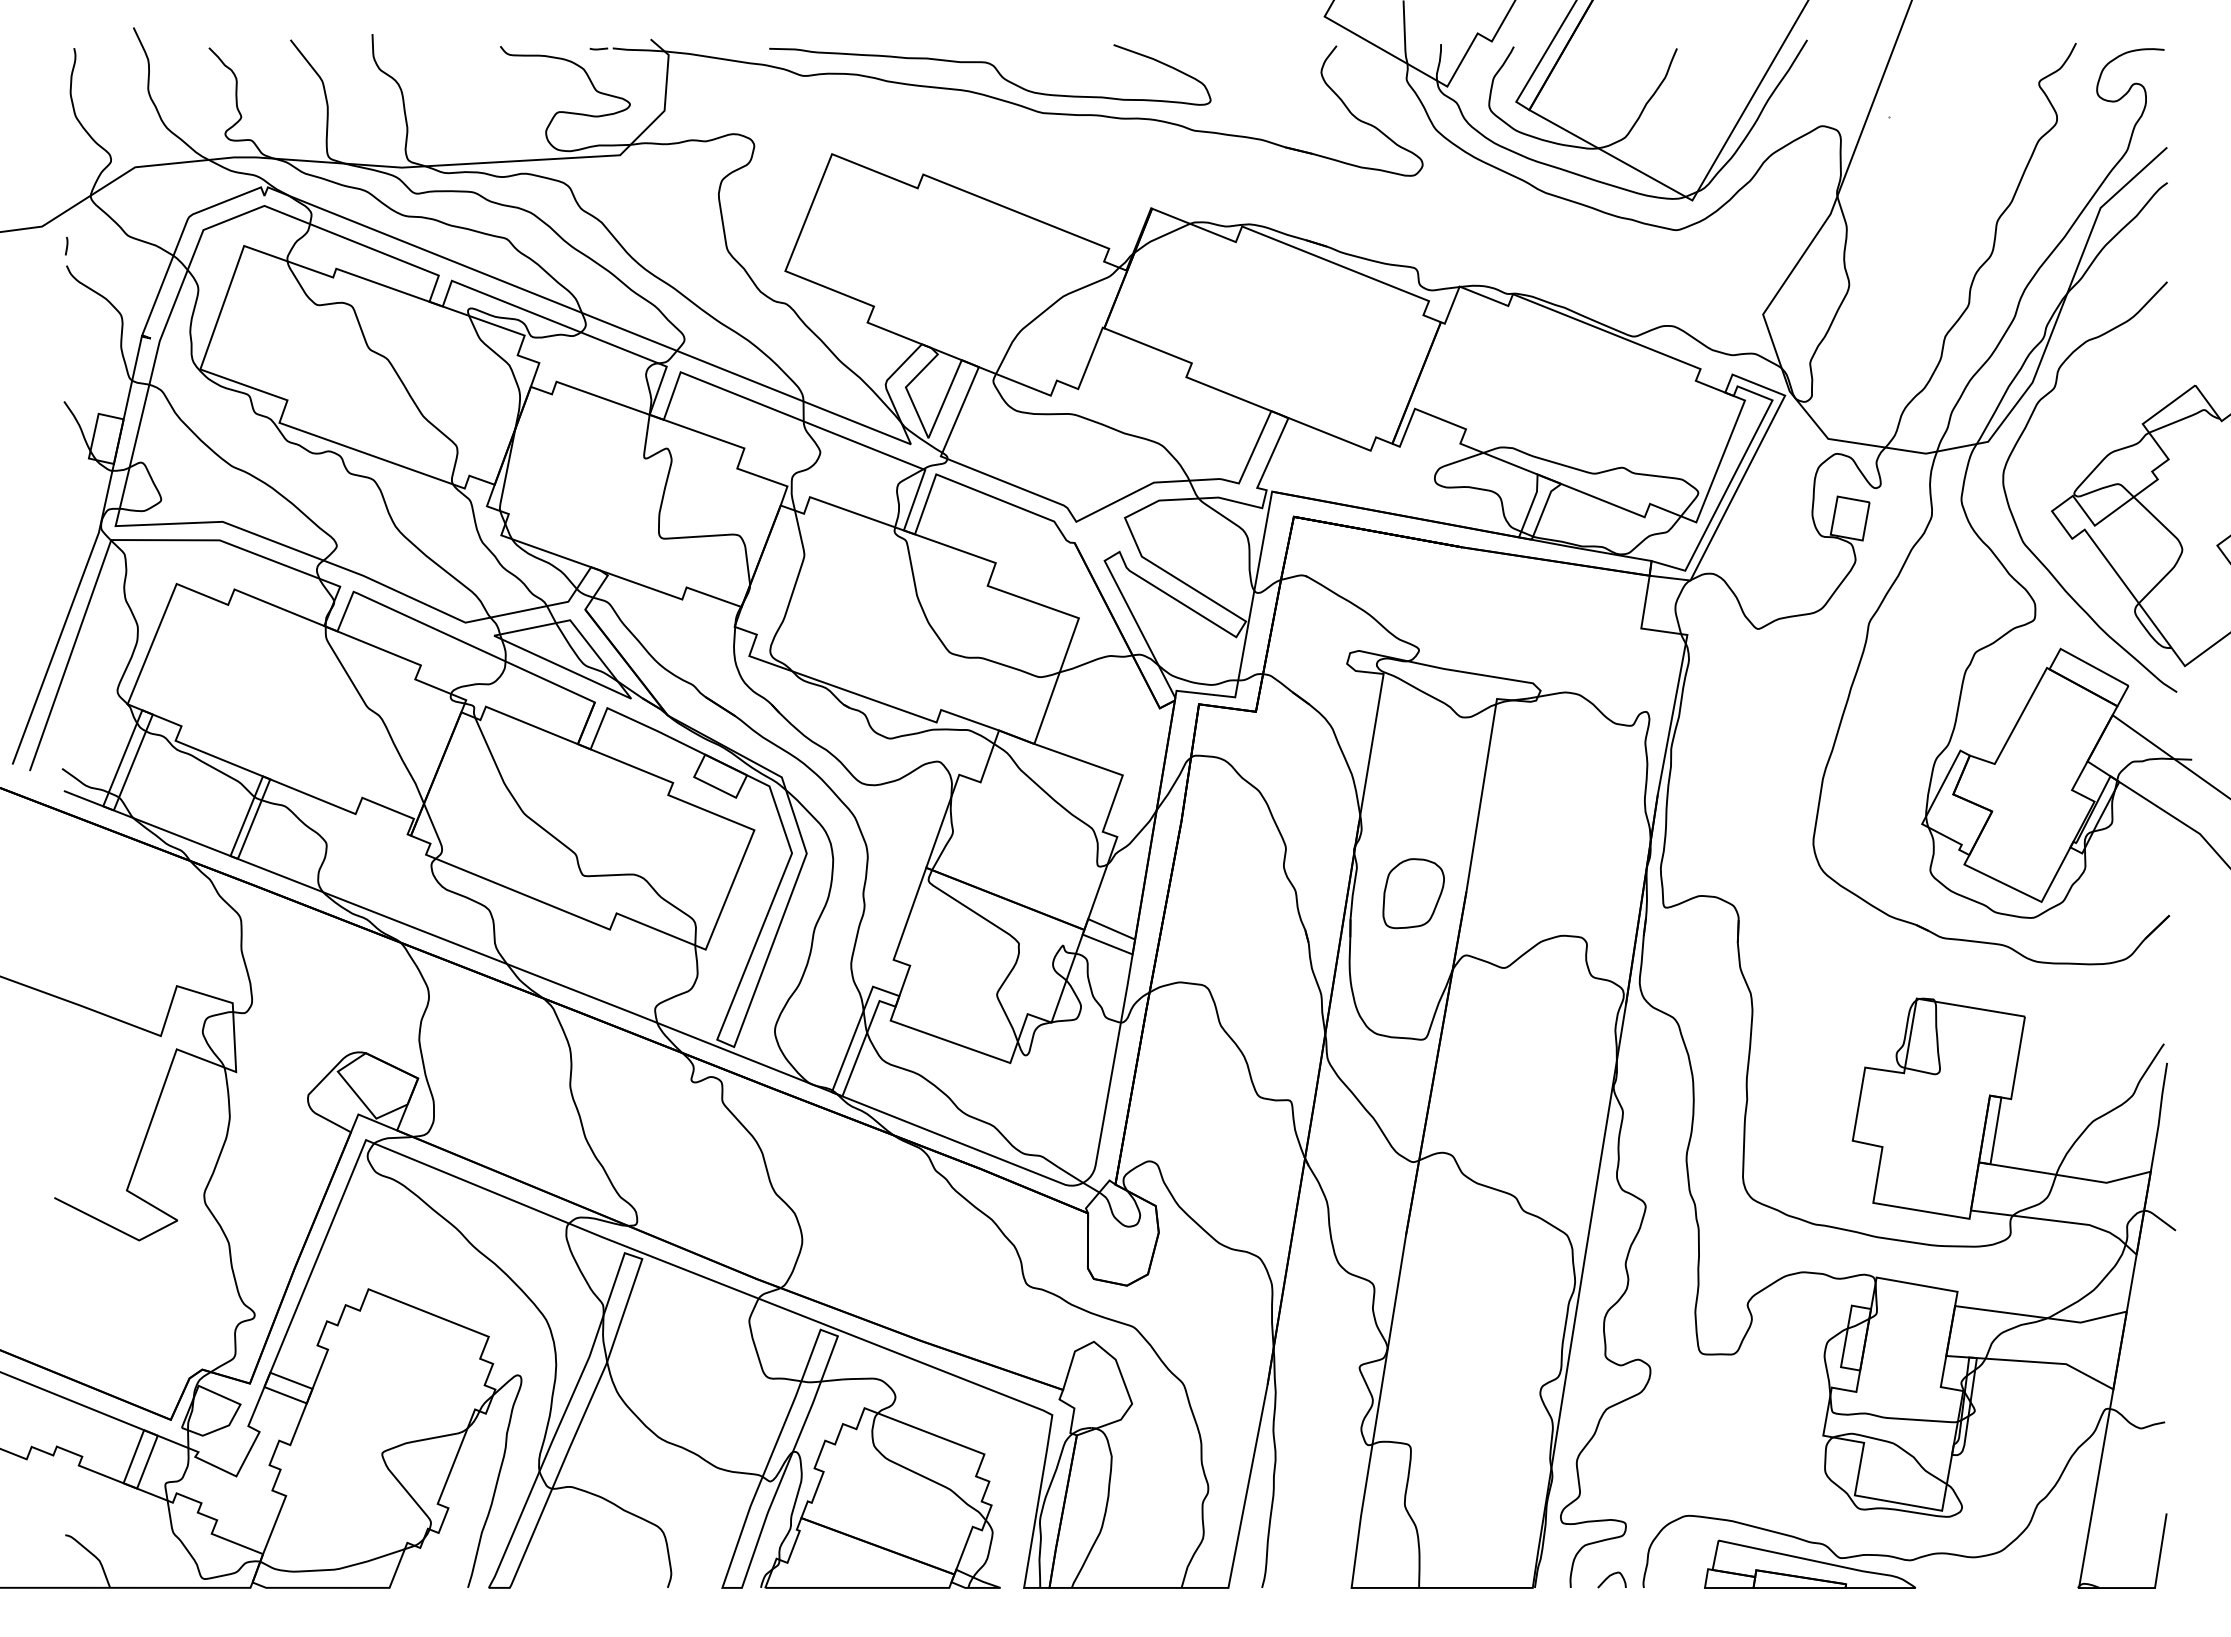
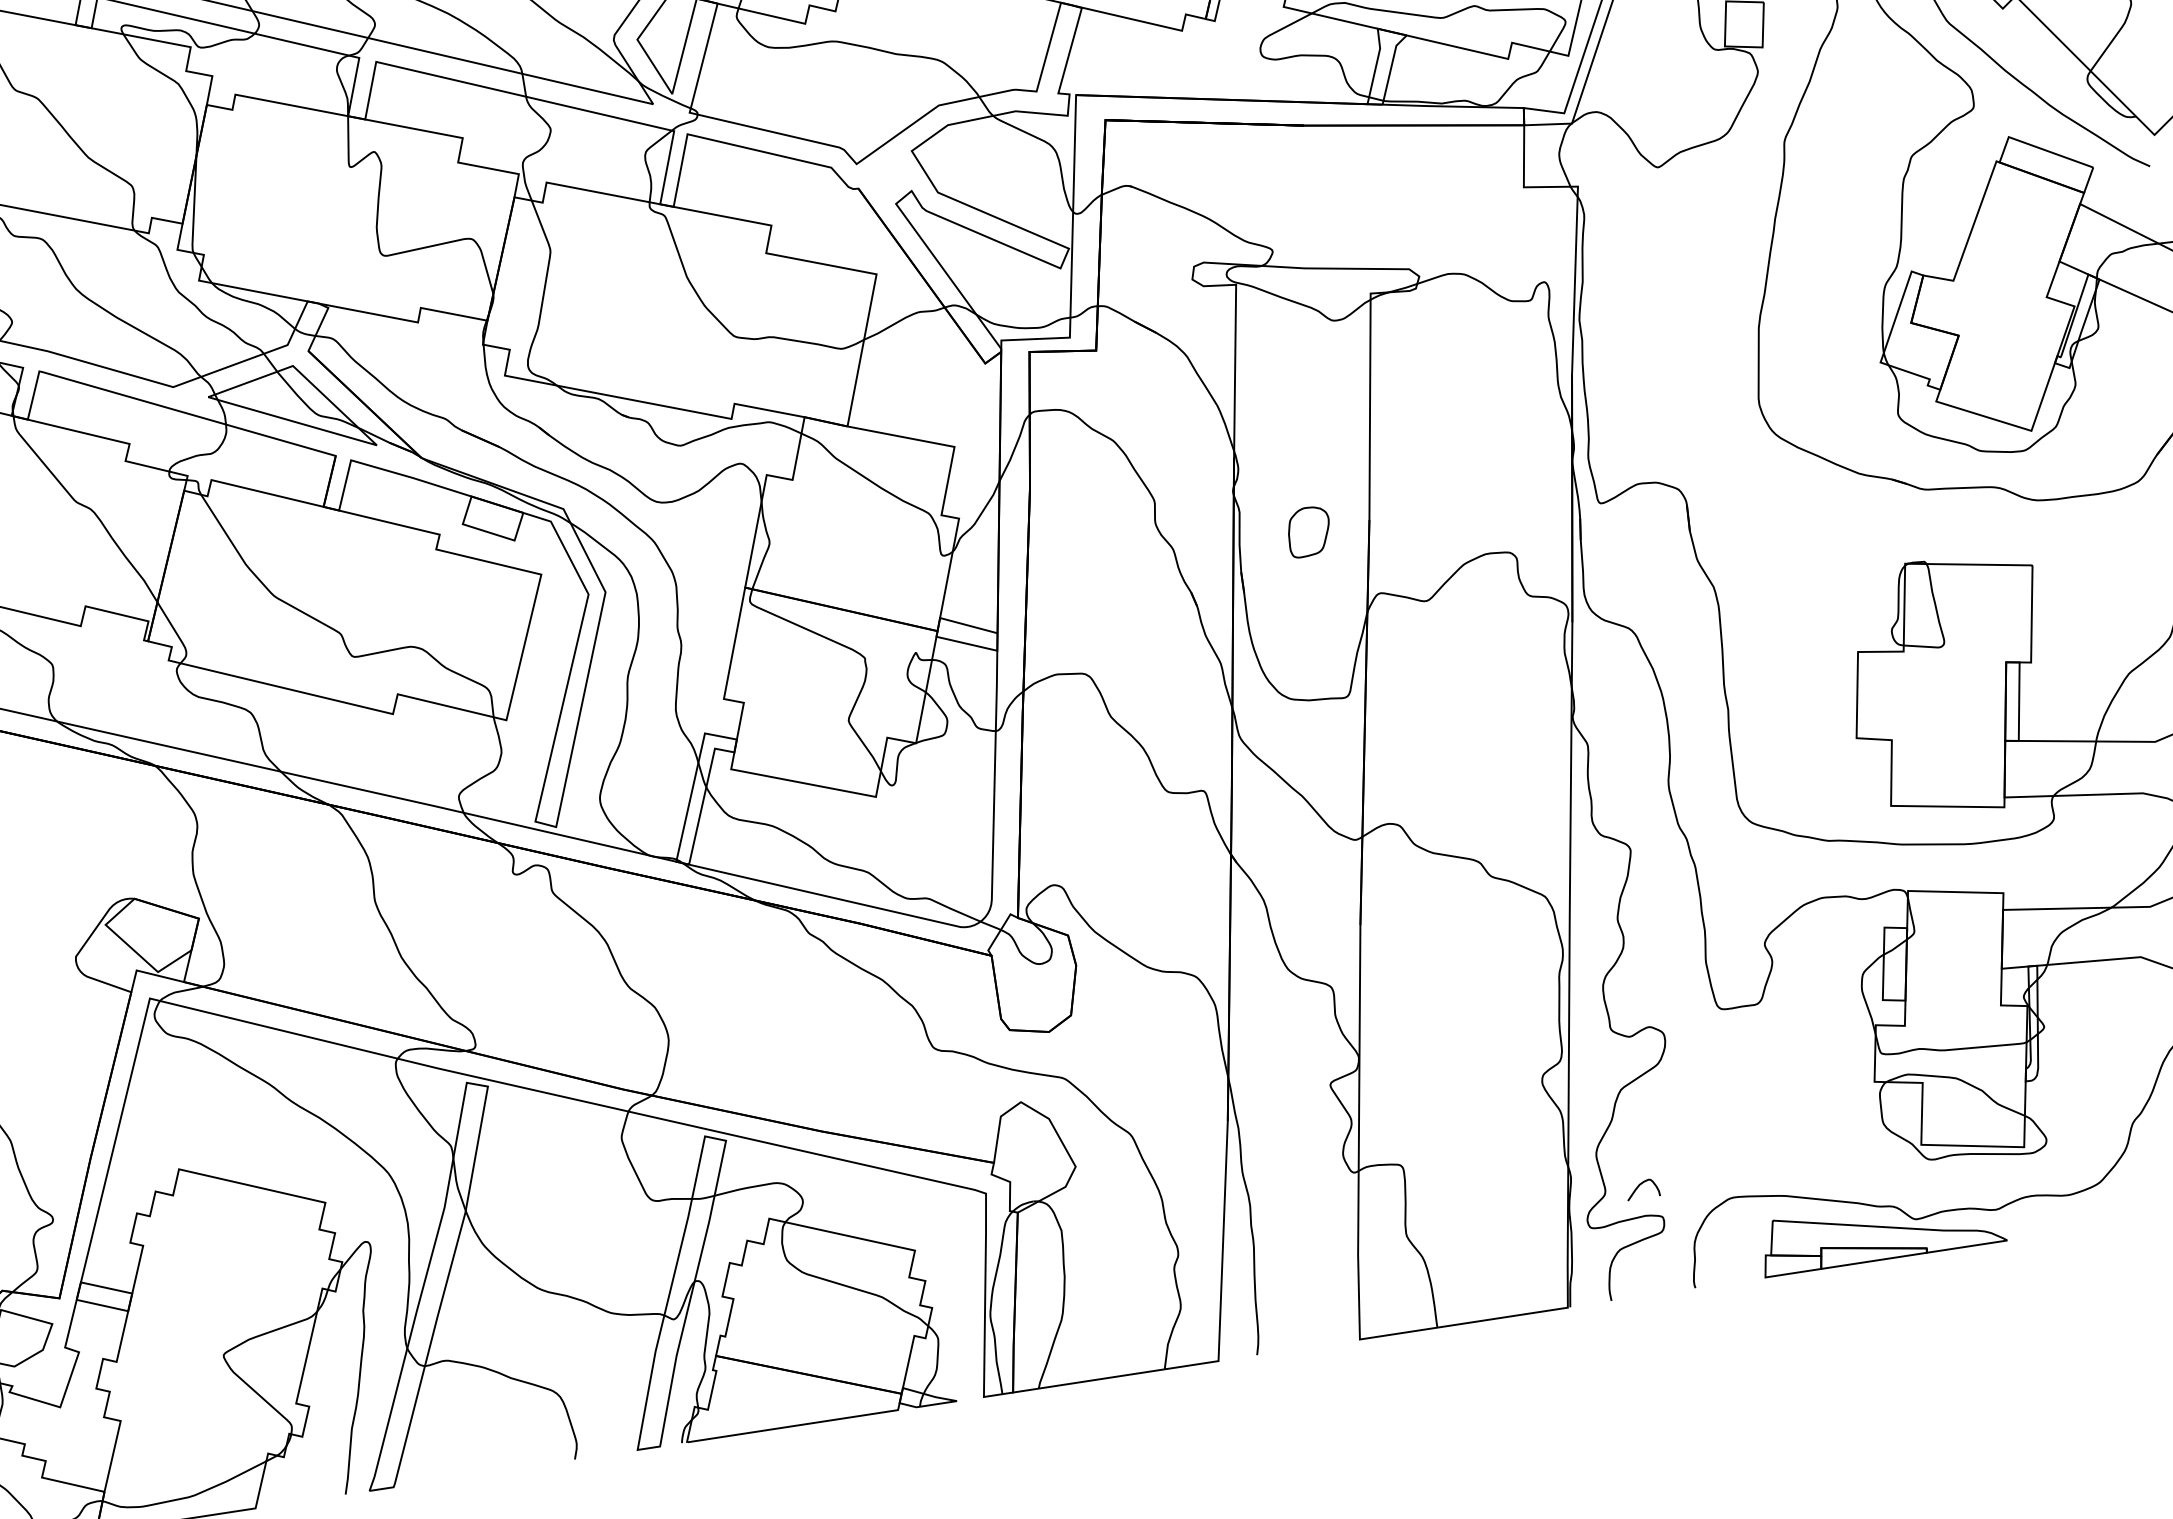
part: (1413, 893) -> (1308, 531), size x0.6
curve: (1609, 1577) -> (1639, 1186), moved

